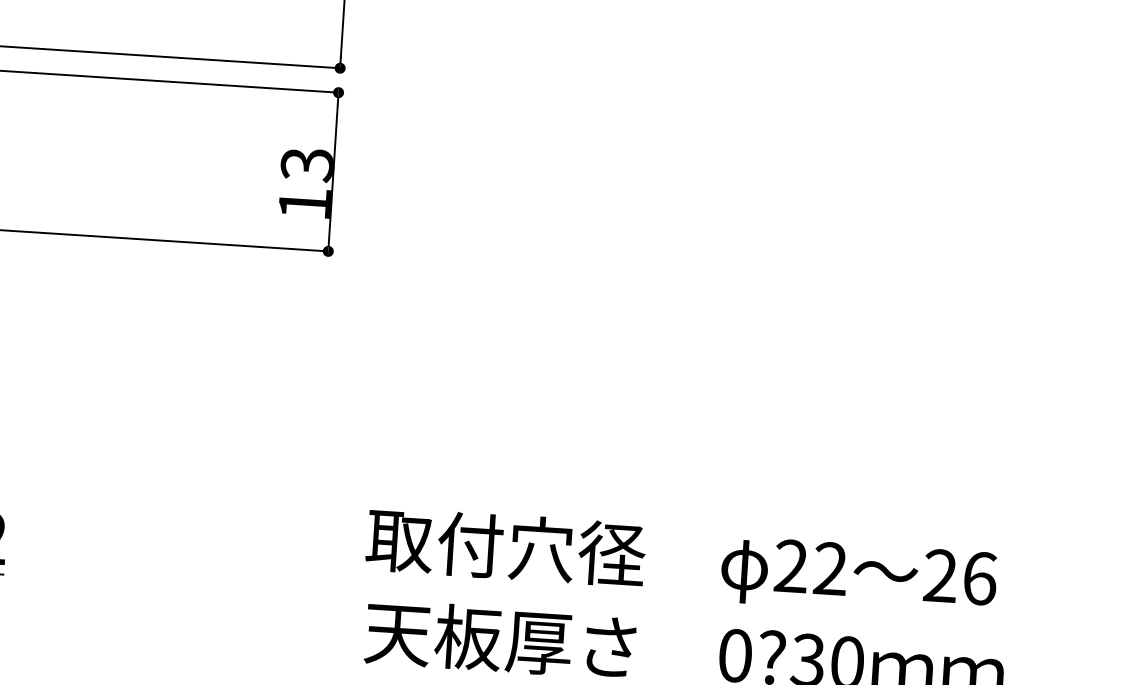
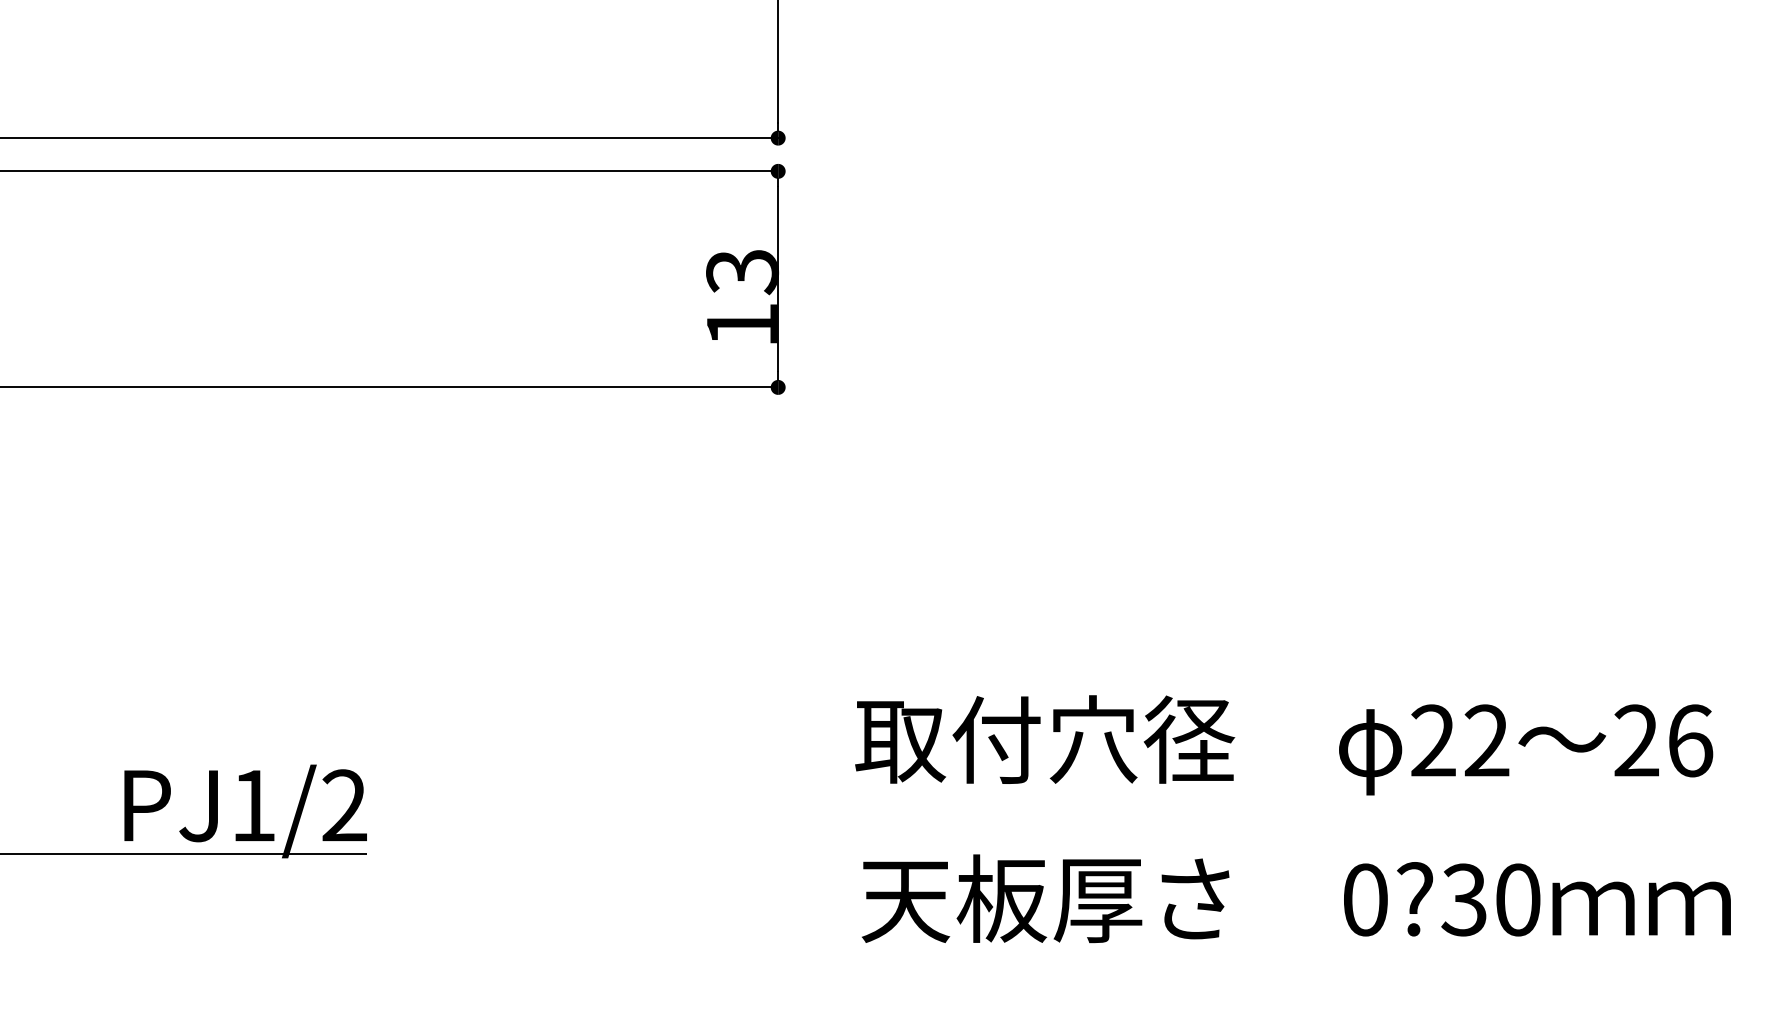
text: (681, 562) -> (1284, 745), moved

